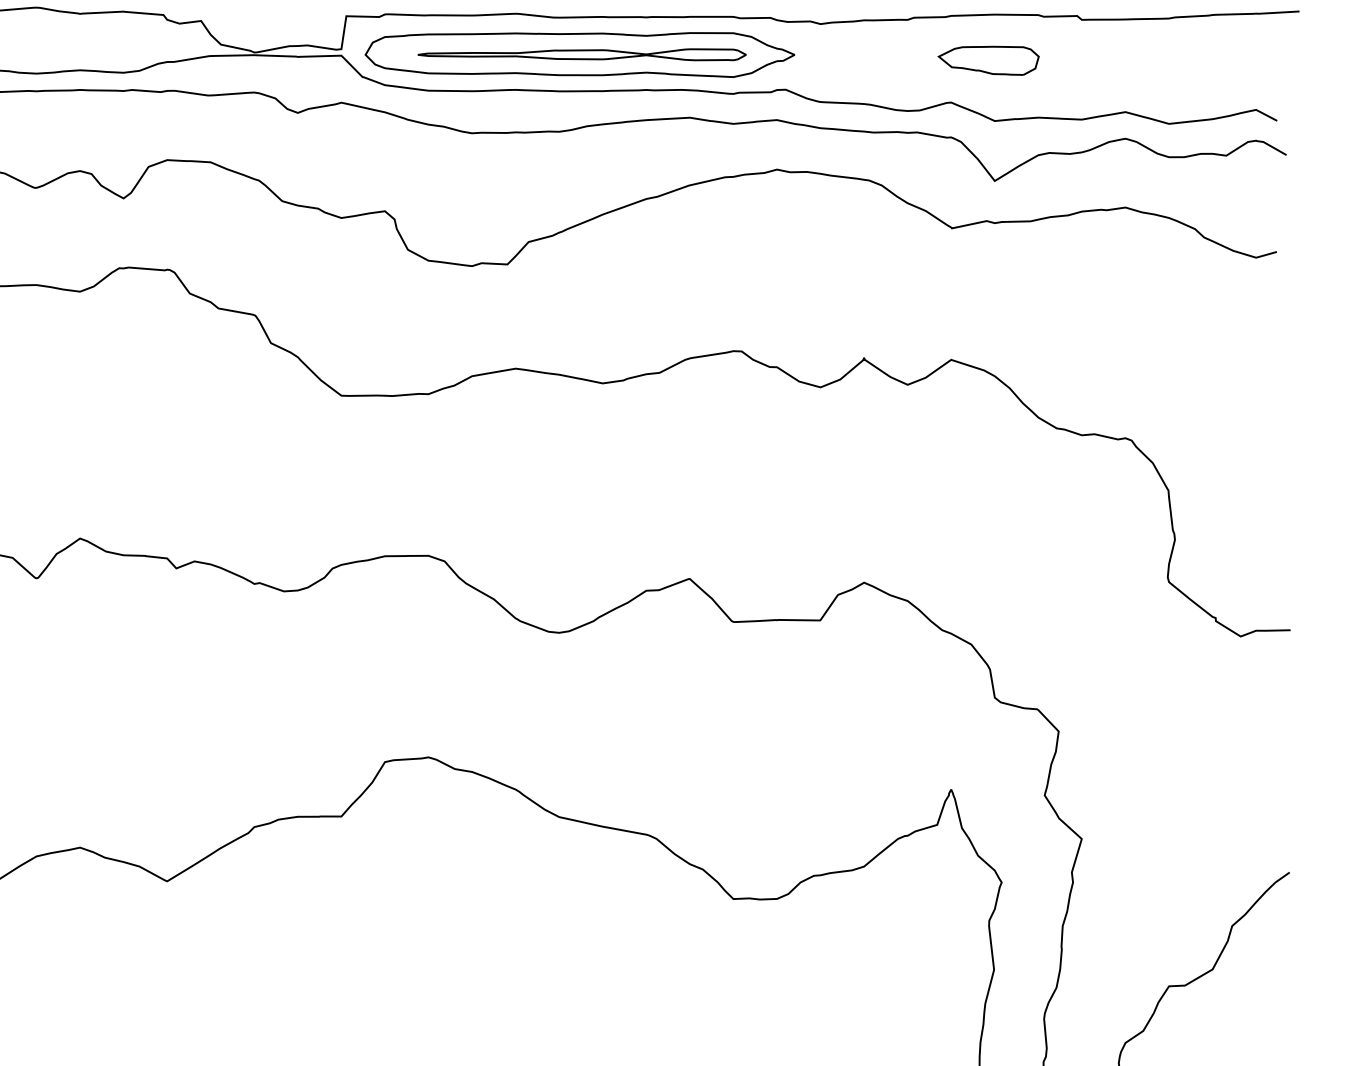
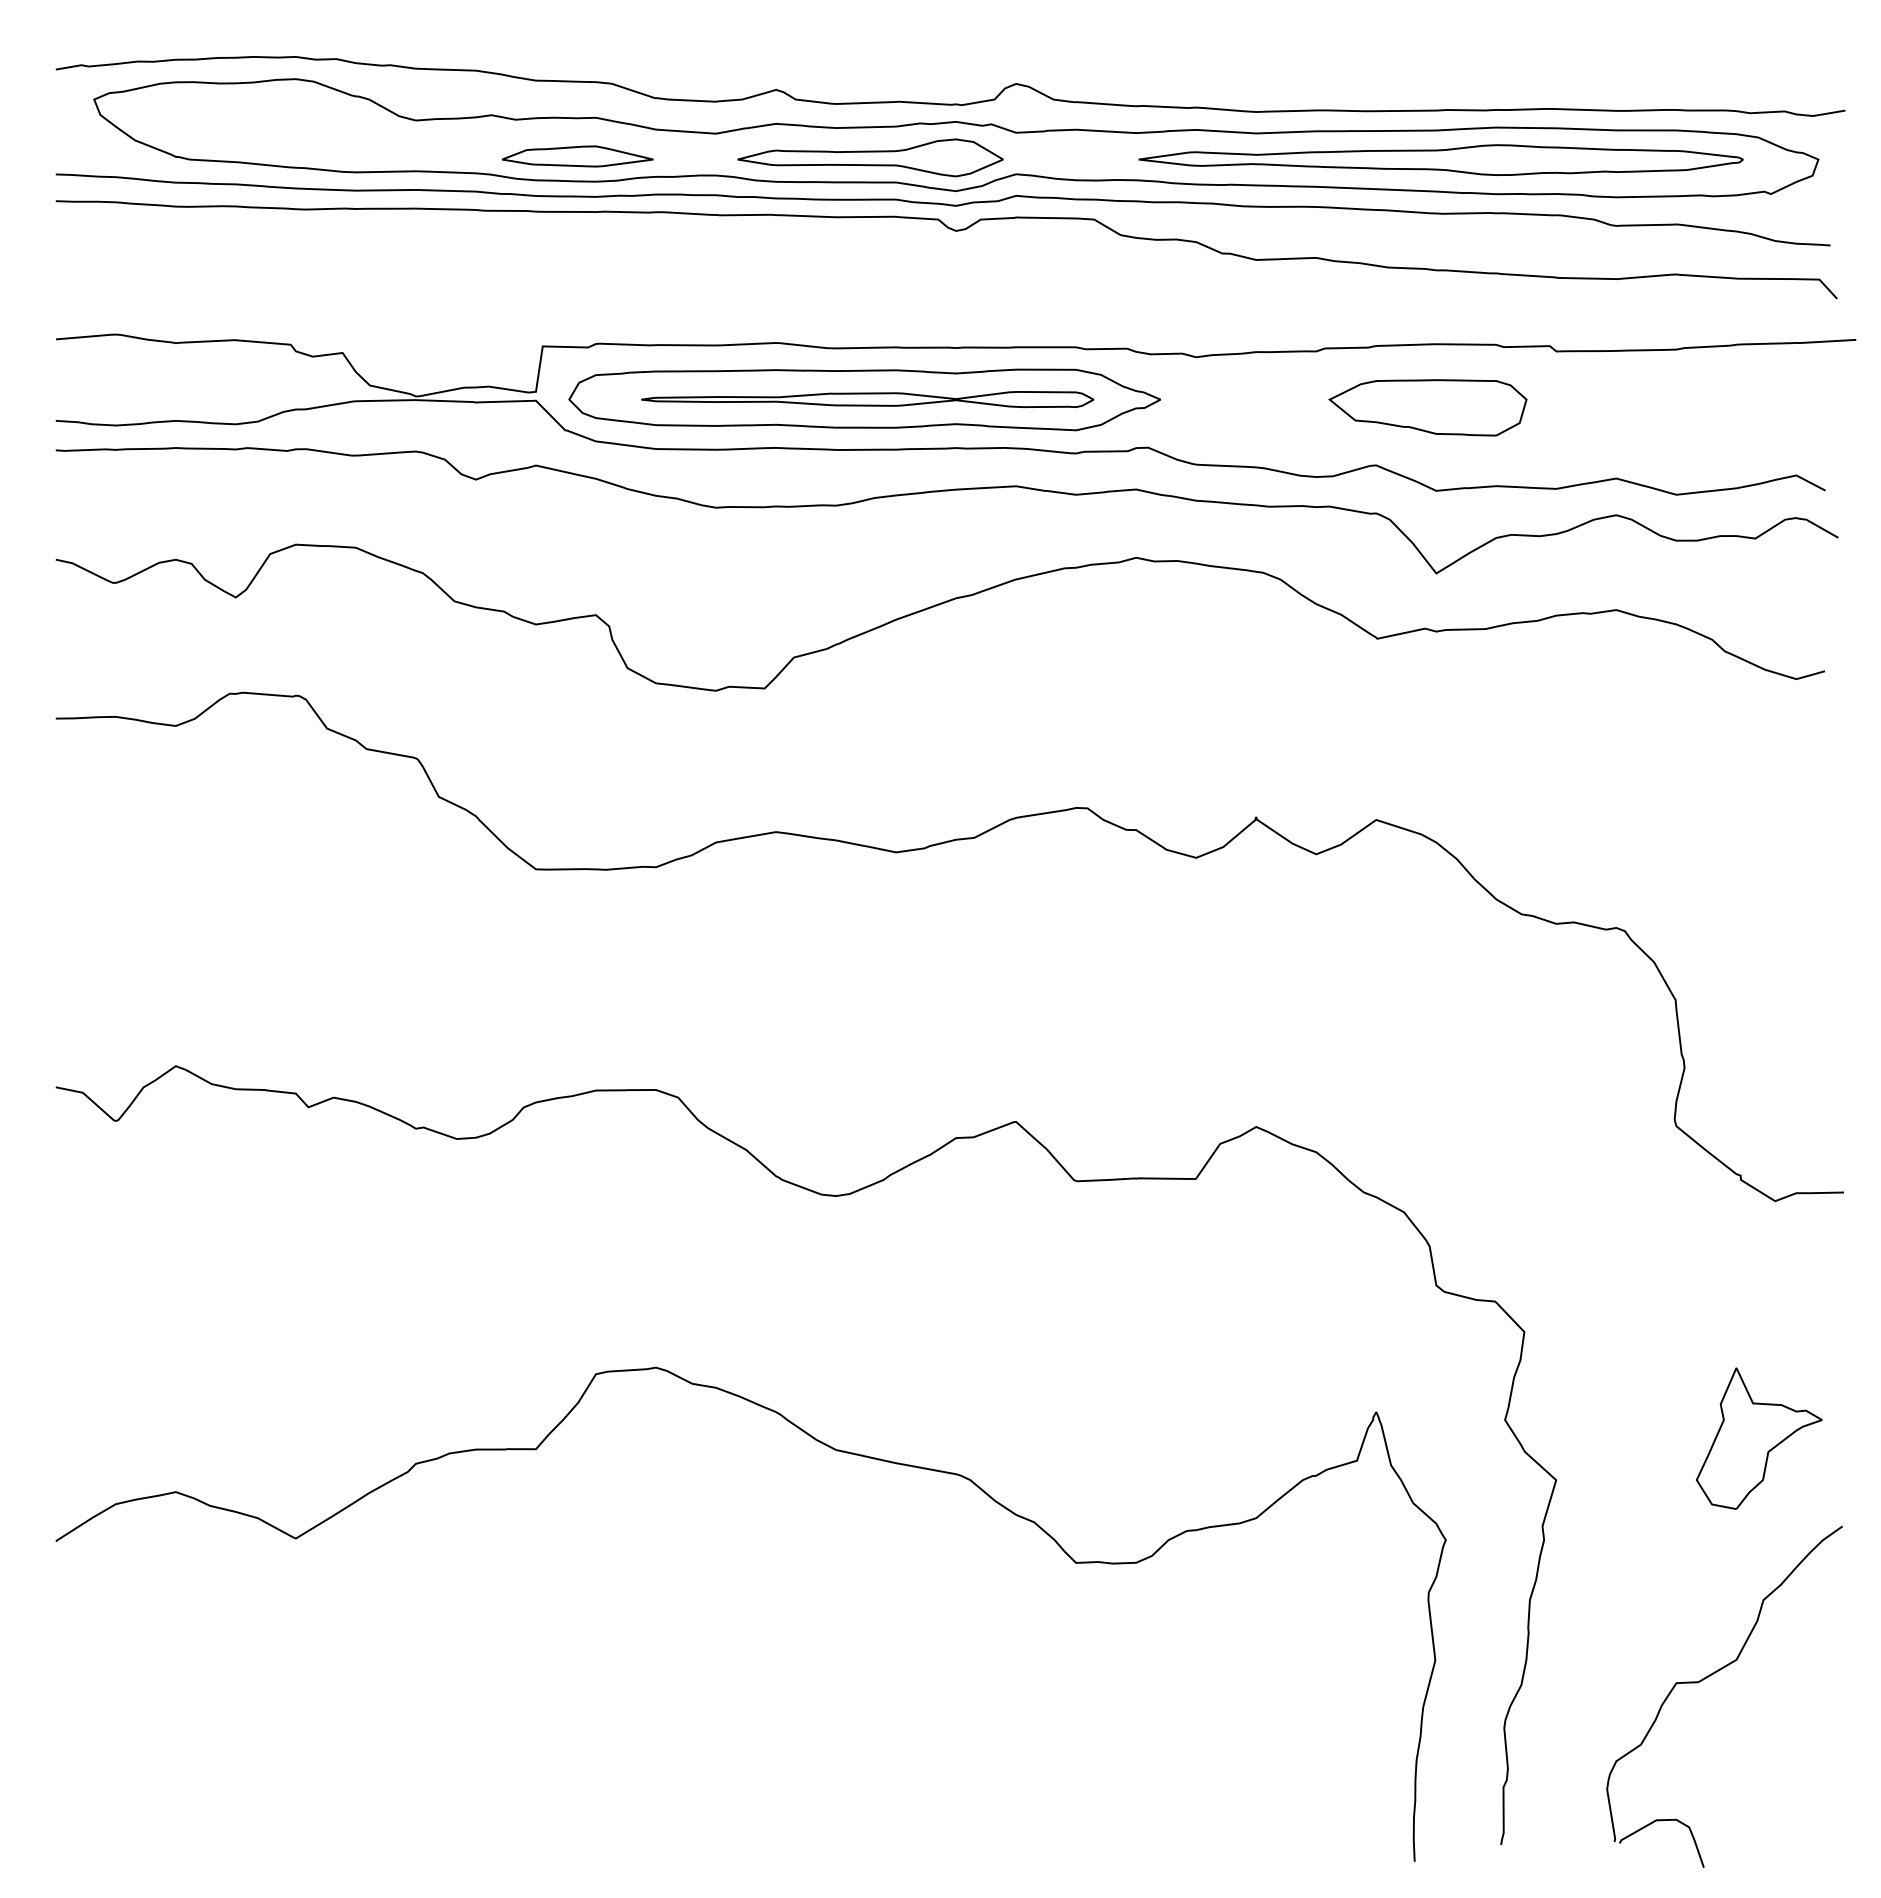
part: (988, 60) -> (1427, 407), size x1.43
part: (1229, 808) -> (1759, 1438), added

